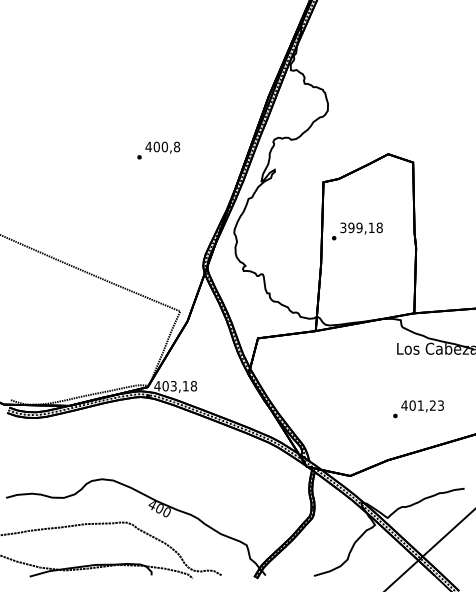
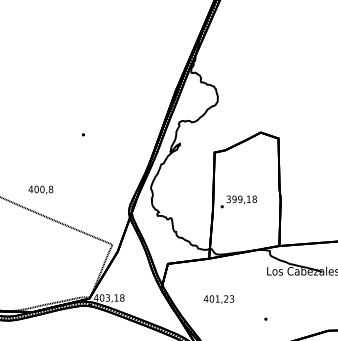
text: (162, 147) -> (40, 189), moved
text: (357, 231) -> (238, 201), moved
text: (422, 406) -> (218, 299), moved

